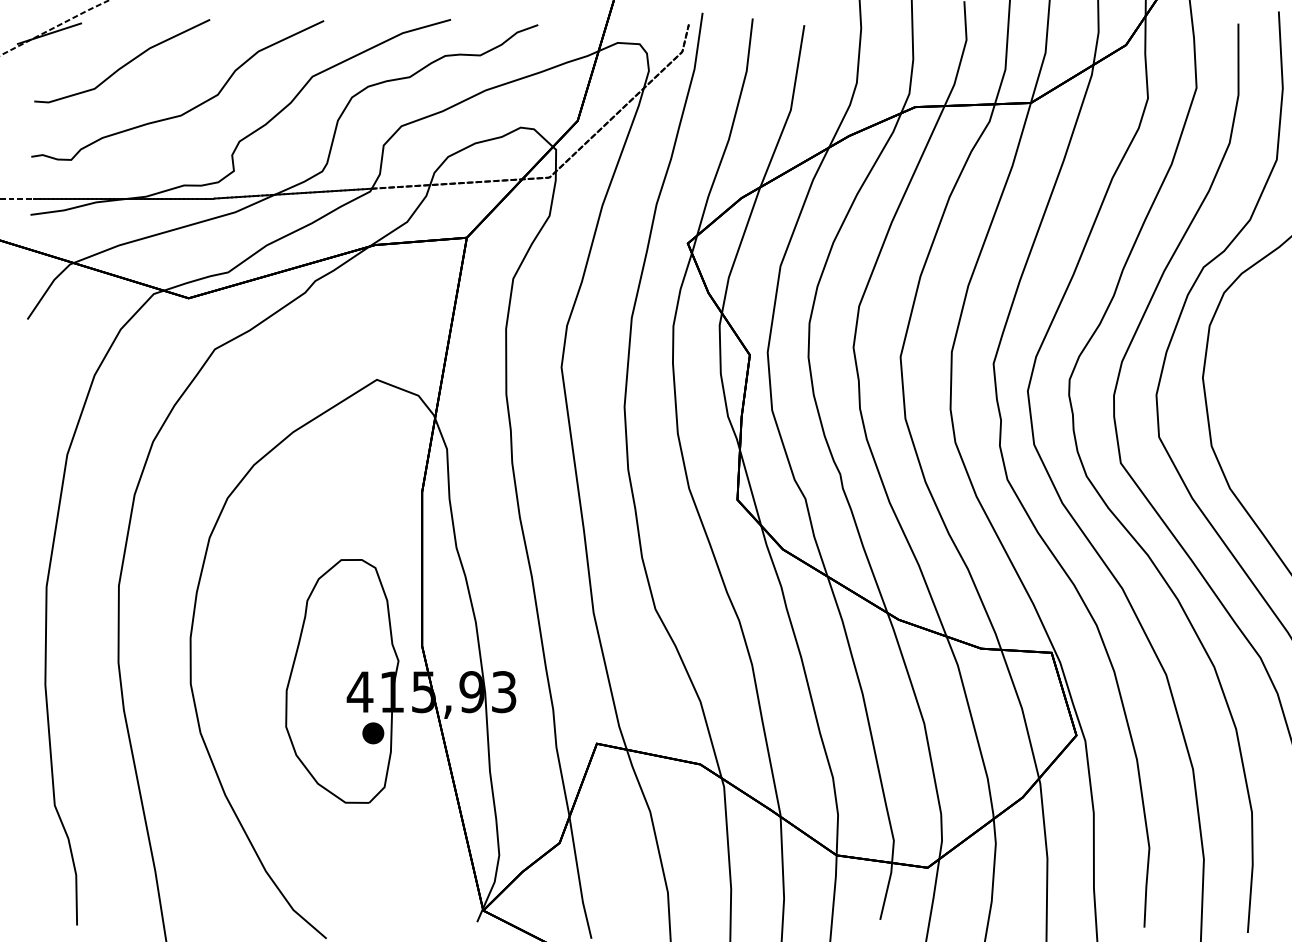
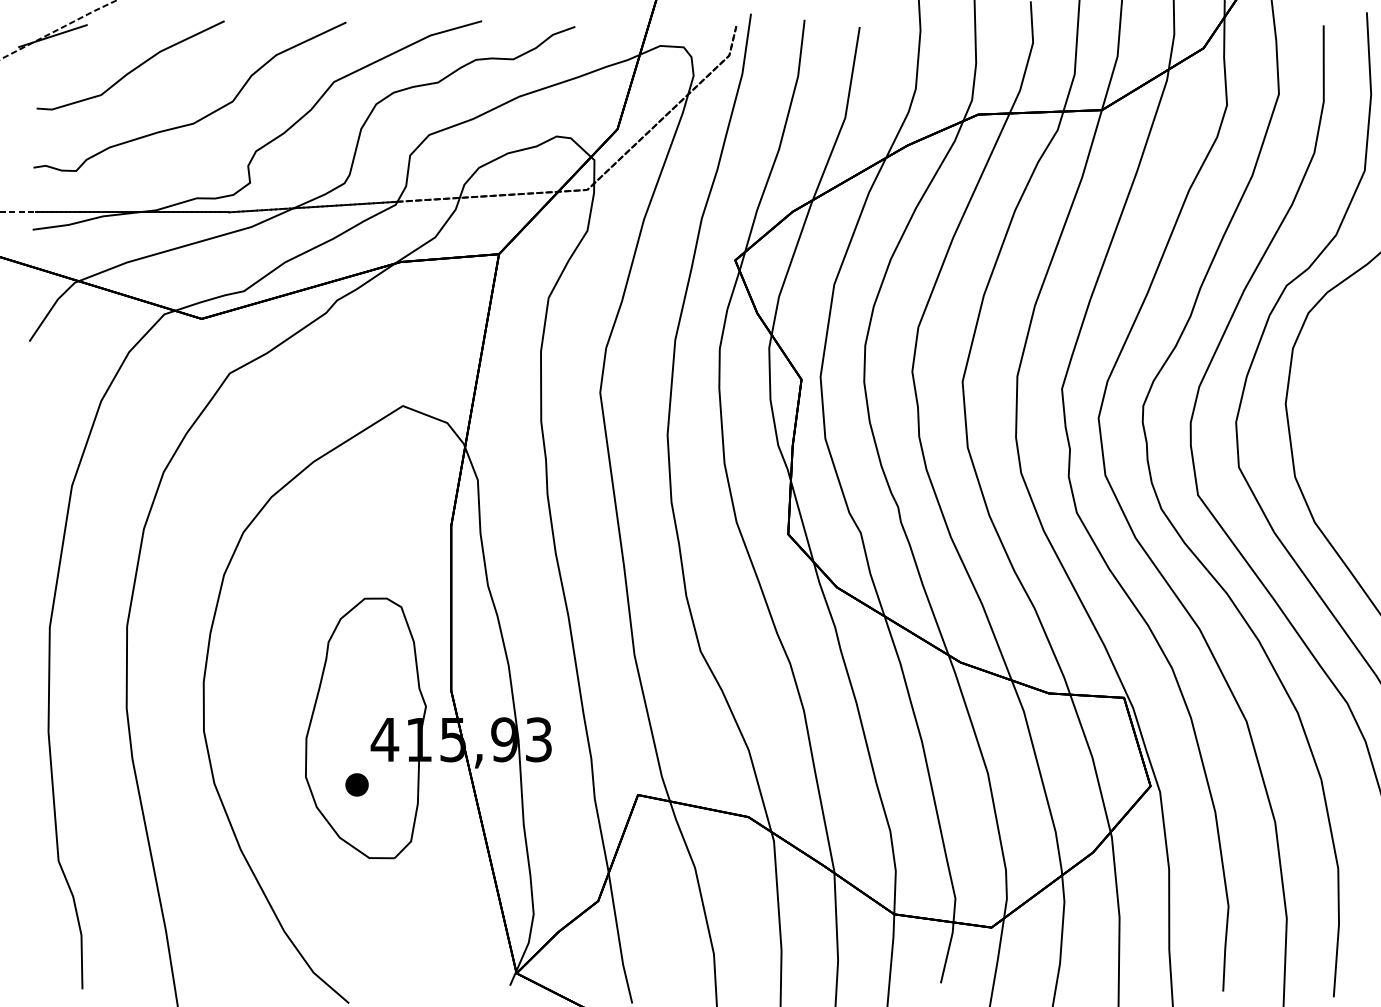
part: (372, 732) -> (356, 784), moved

